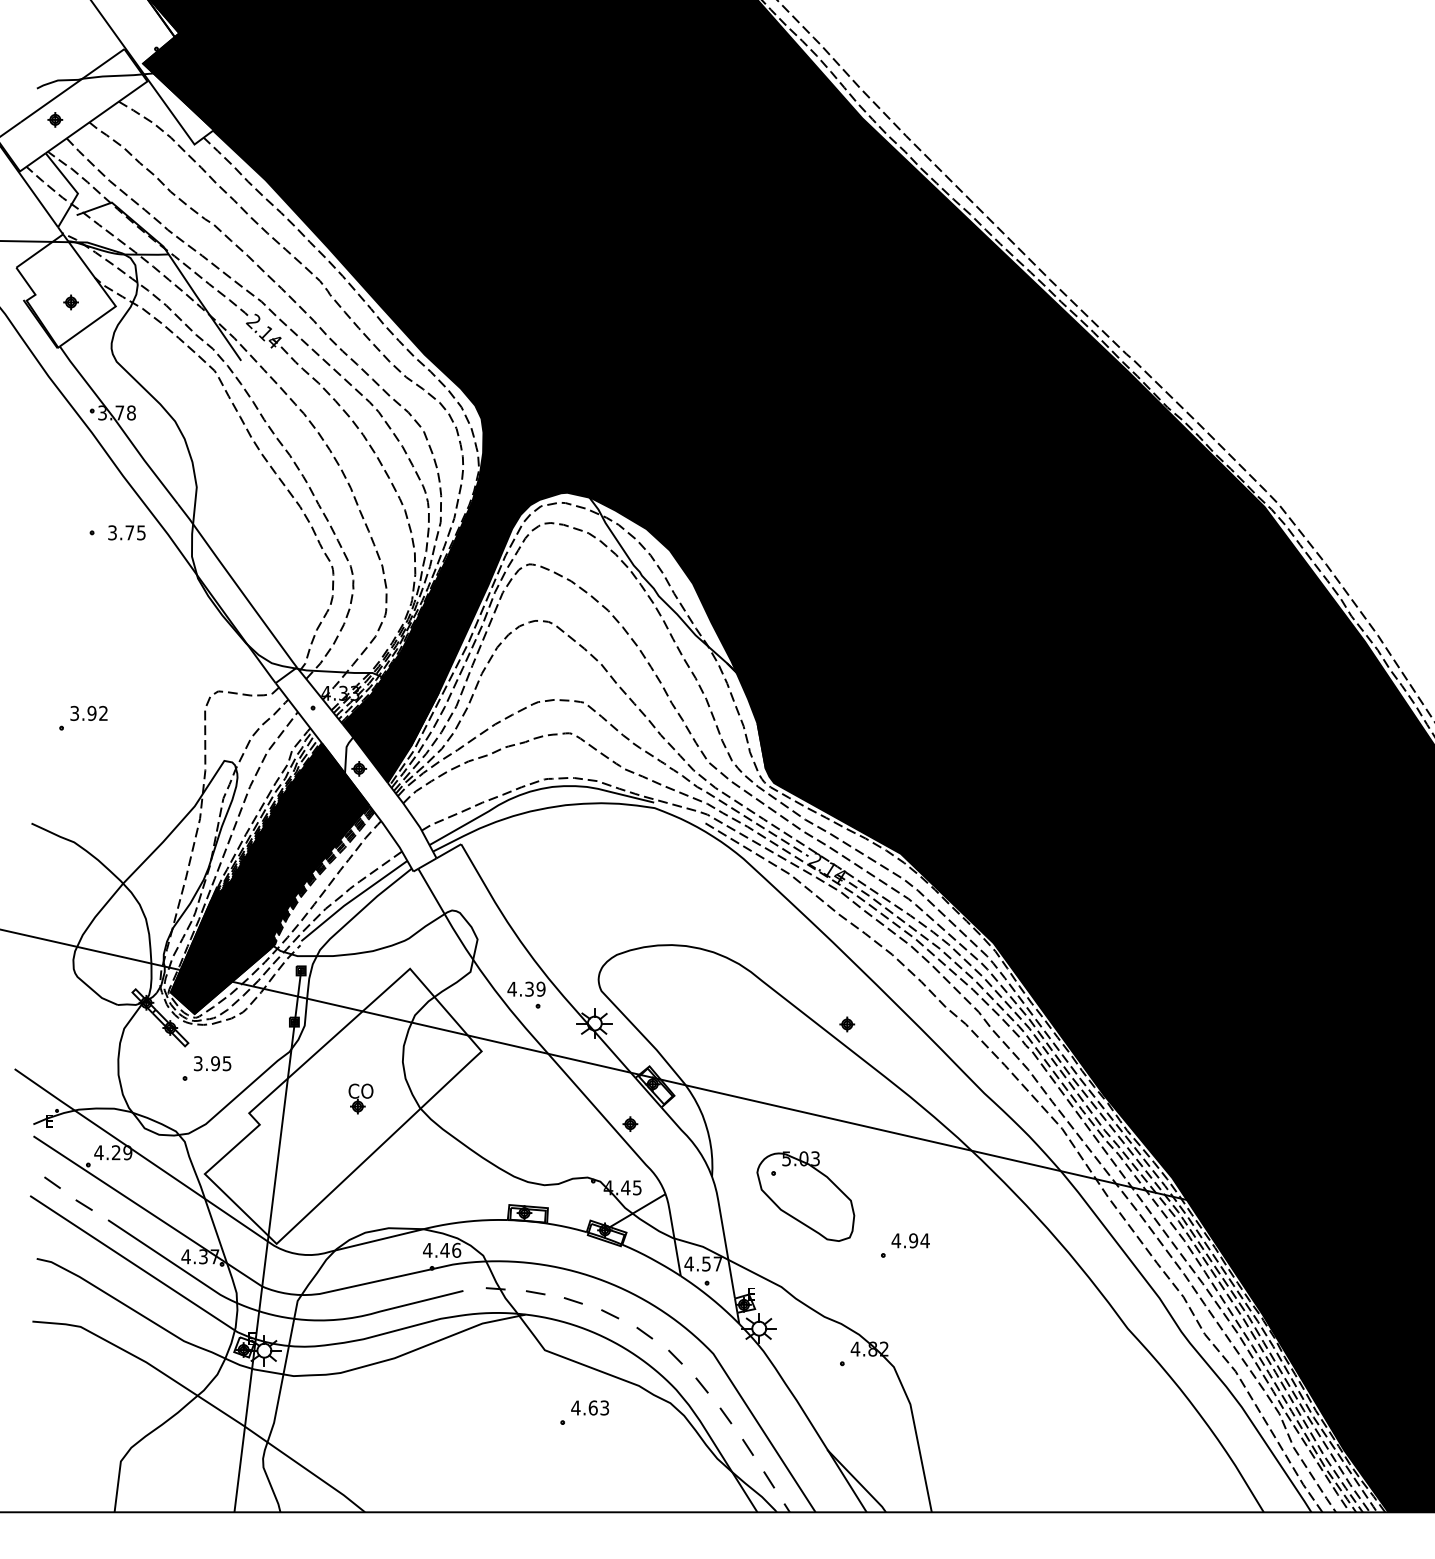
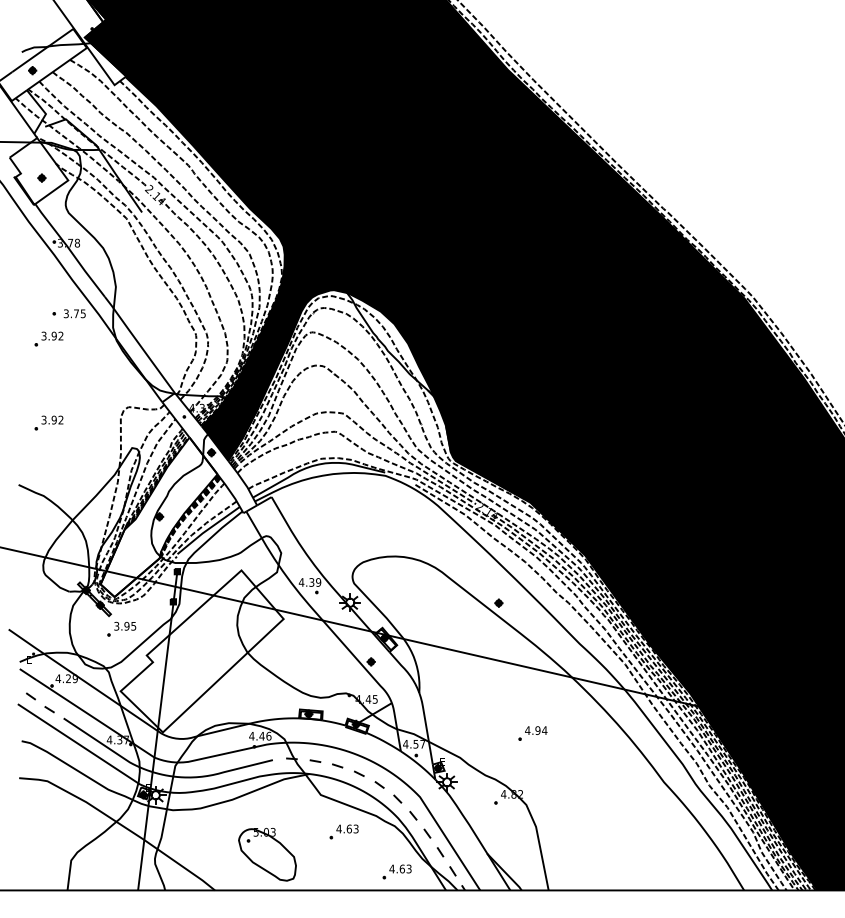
part: (82, 574) -> (48, 338), added
fill: (269, 878) -> (158, 517), removed
part: (360, 1099) -> (212, 647), removed
part: (805, 1196) -> (267, 854), moved
part: (673, 1480) -> (396, 871), added

